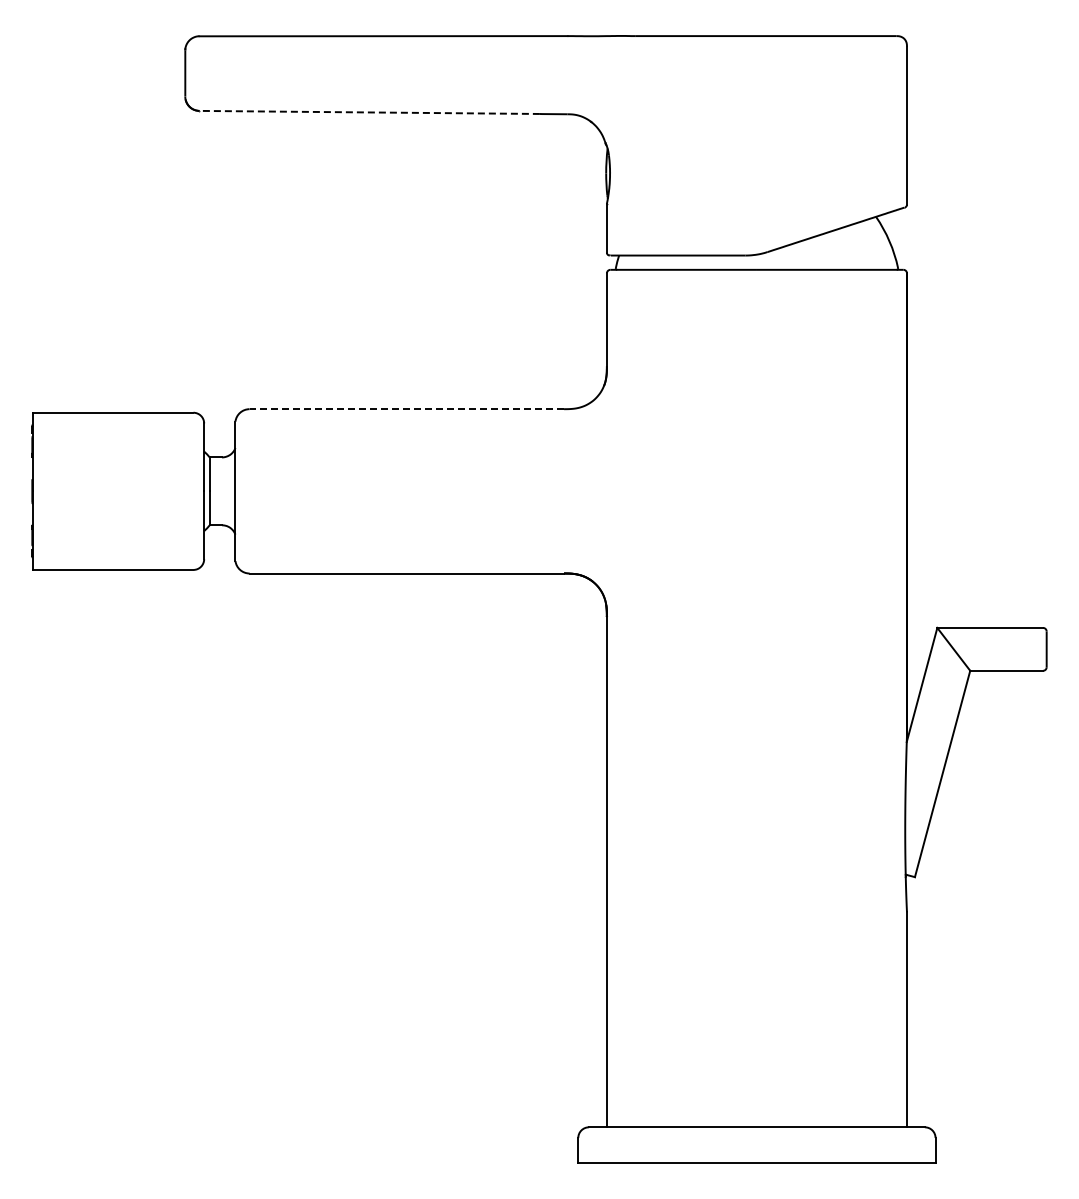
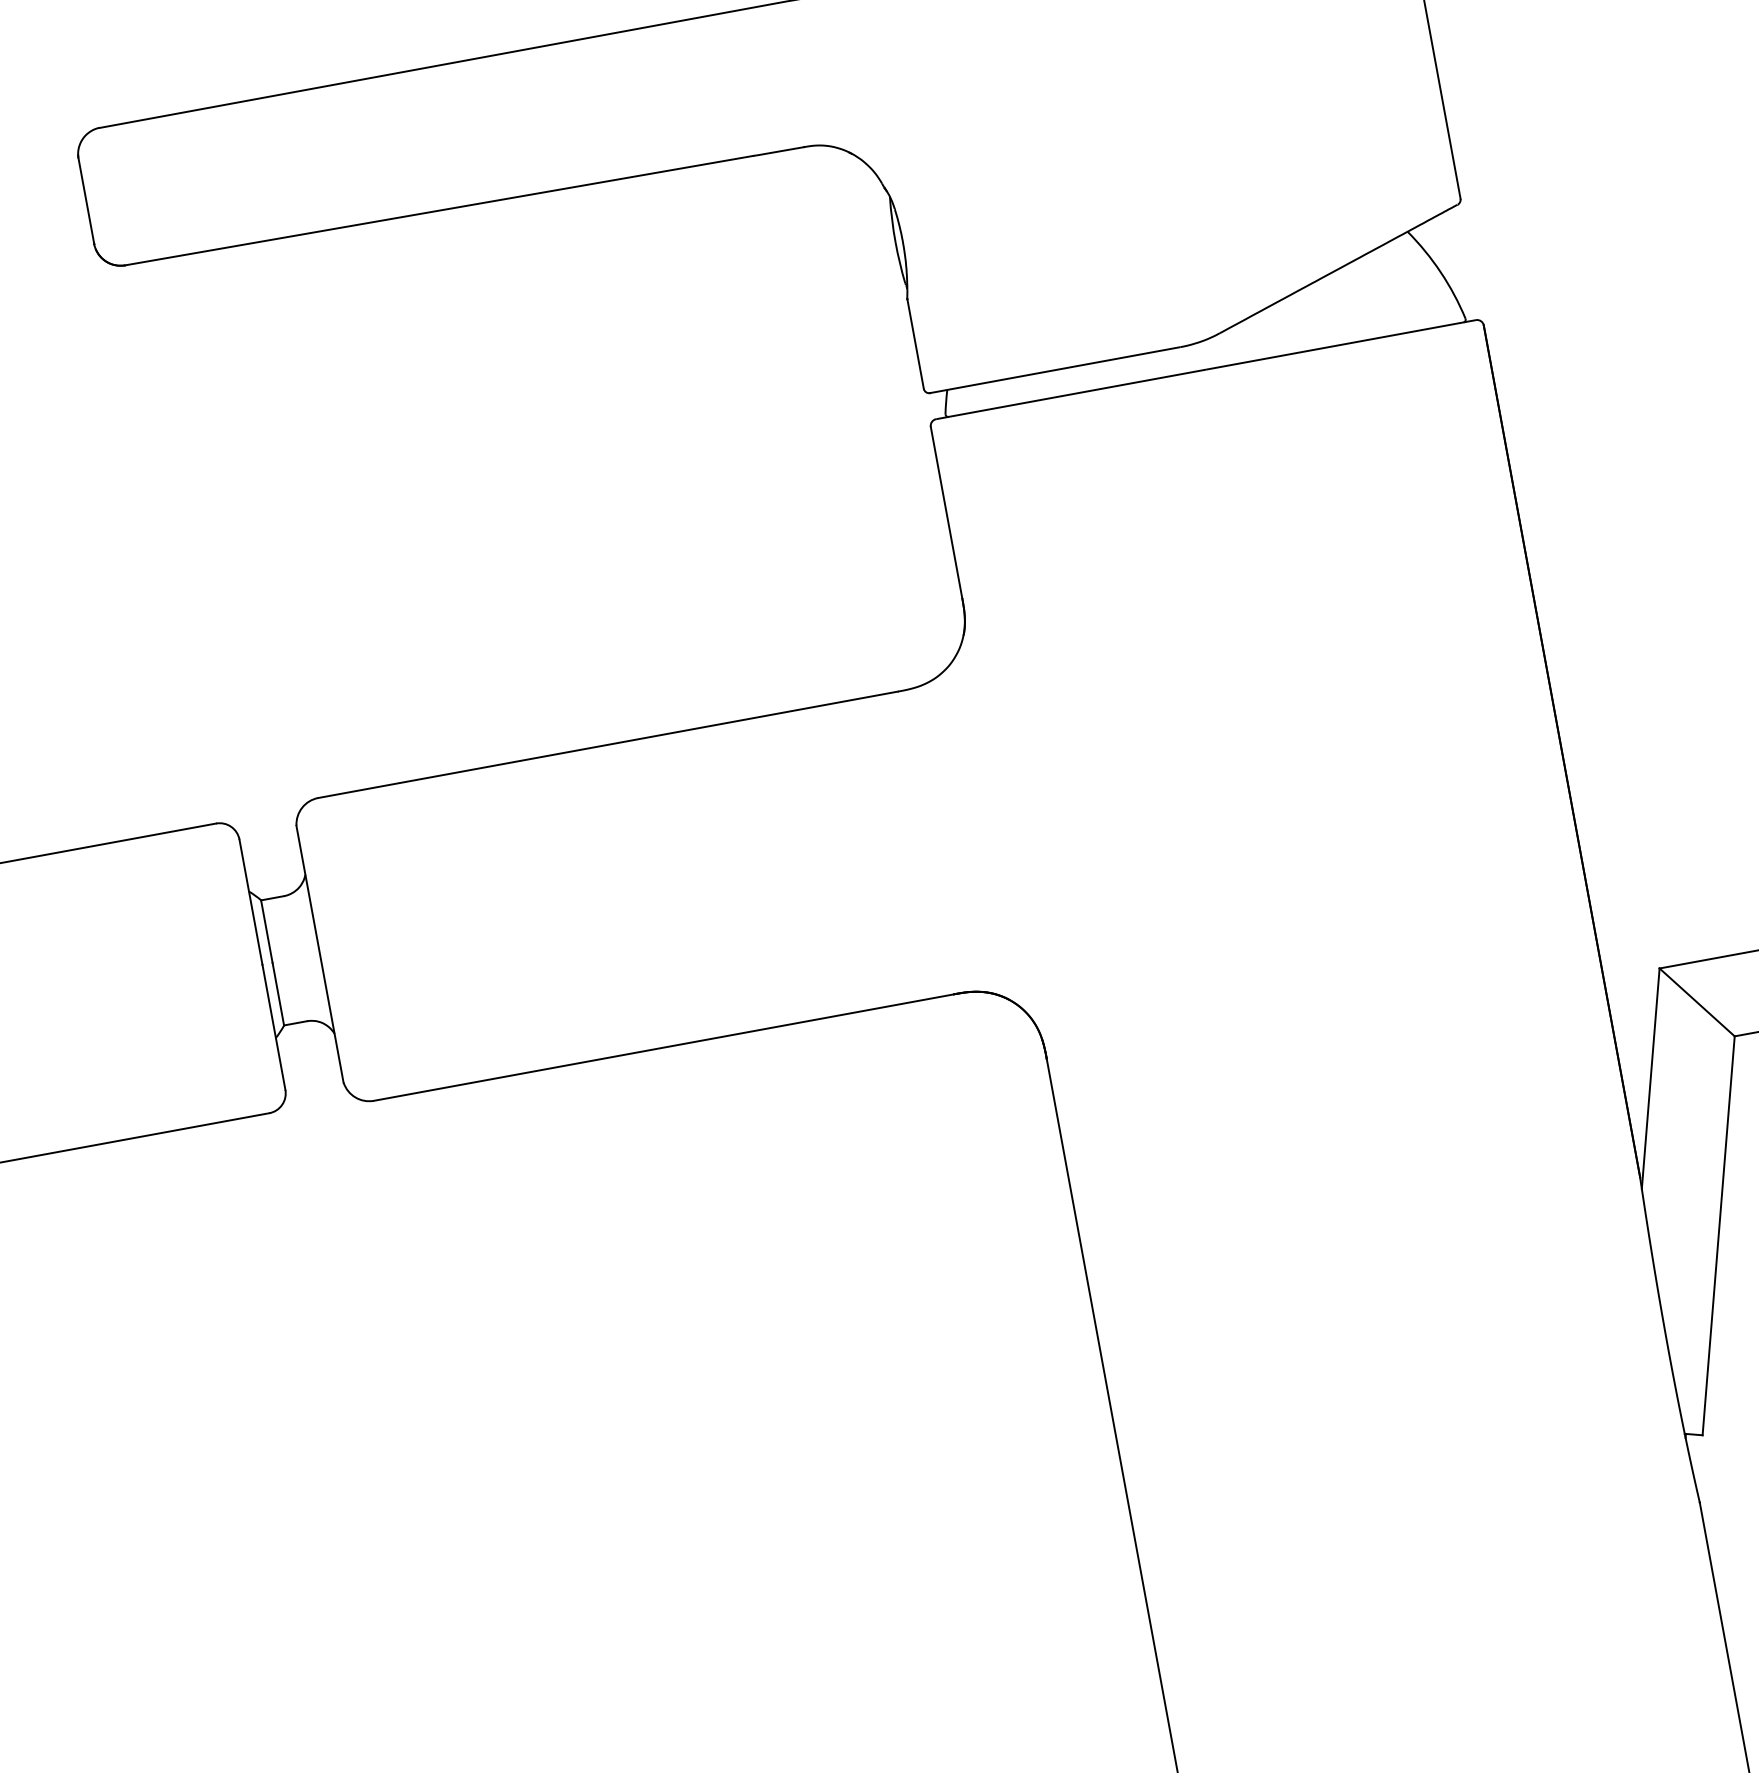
line: (369, 112) -> (438, 210), dashed -> solid
line: (406, 409) -> (607, 745), dashed -> solid

